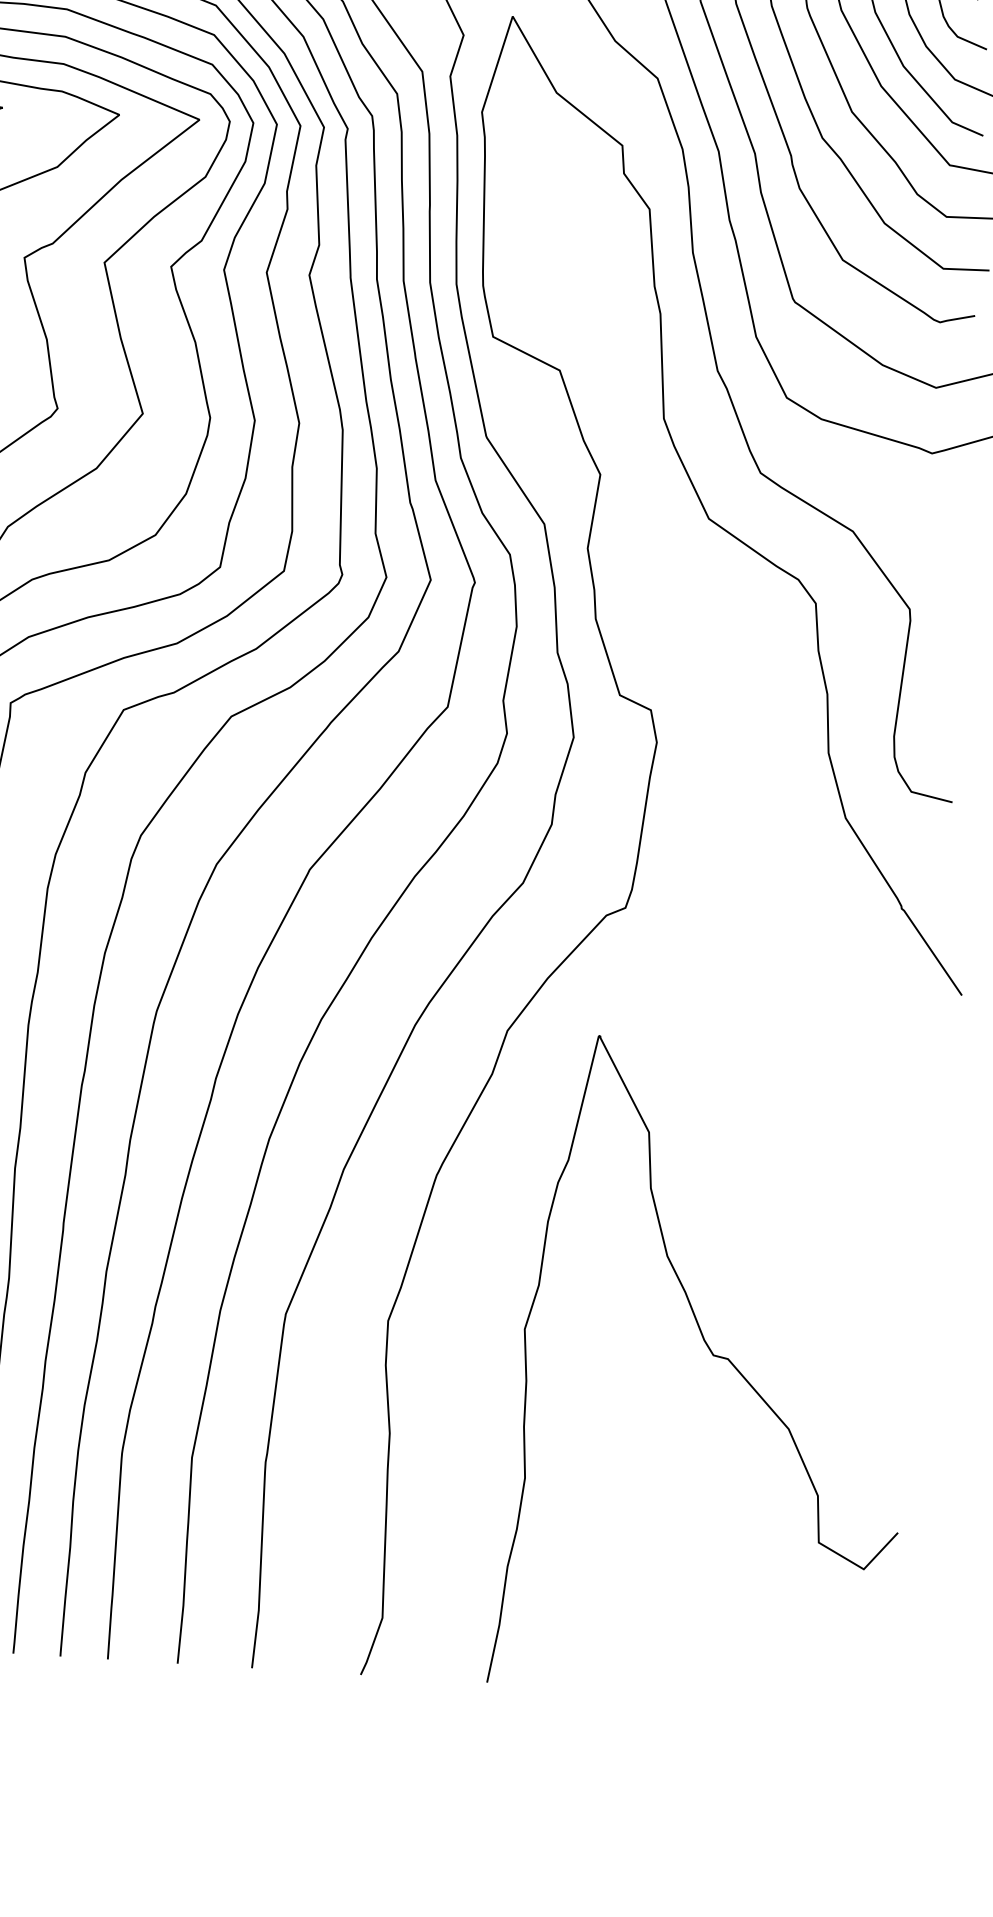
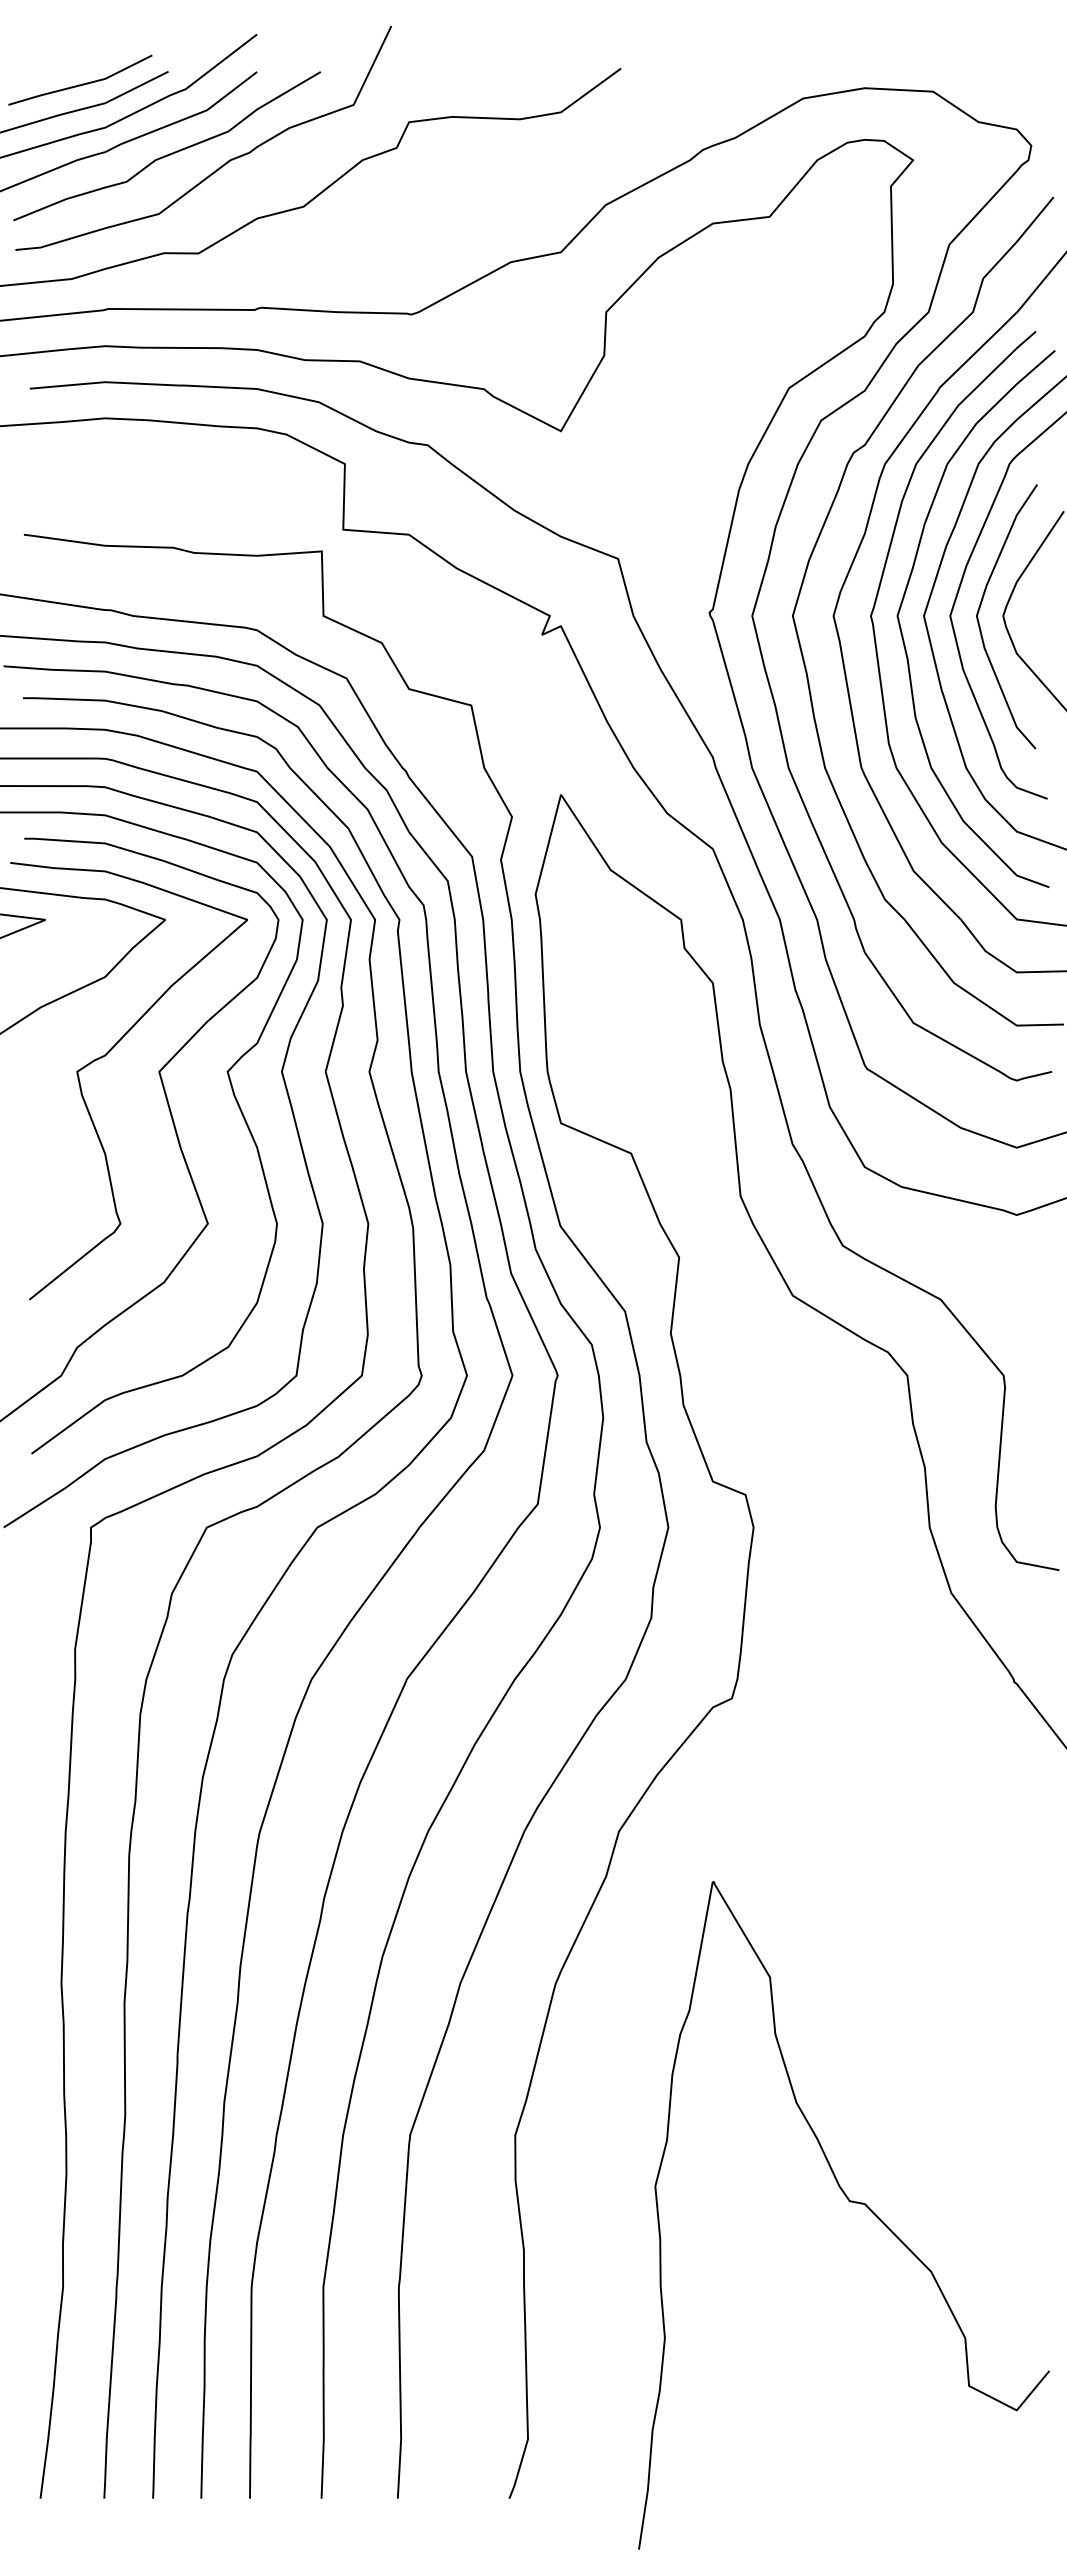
curve: (714, 1356) -> (850, 2202), moved

